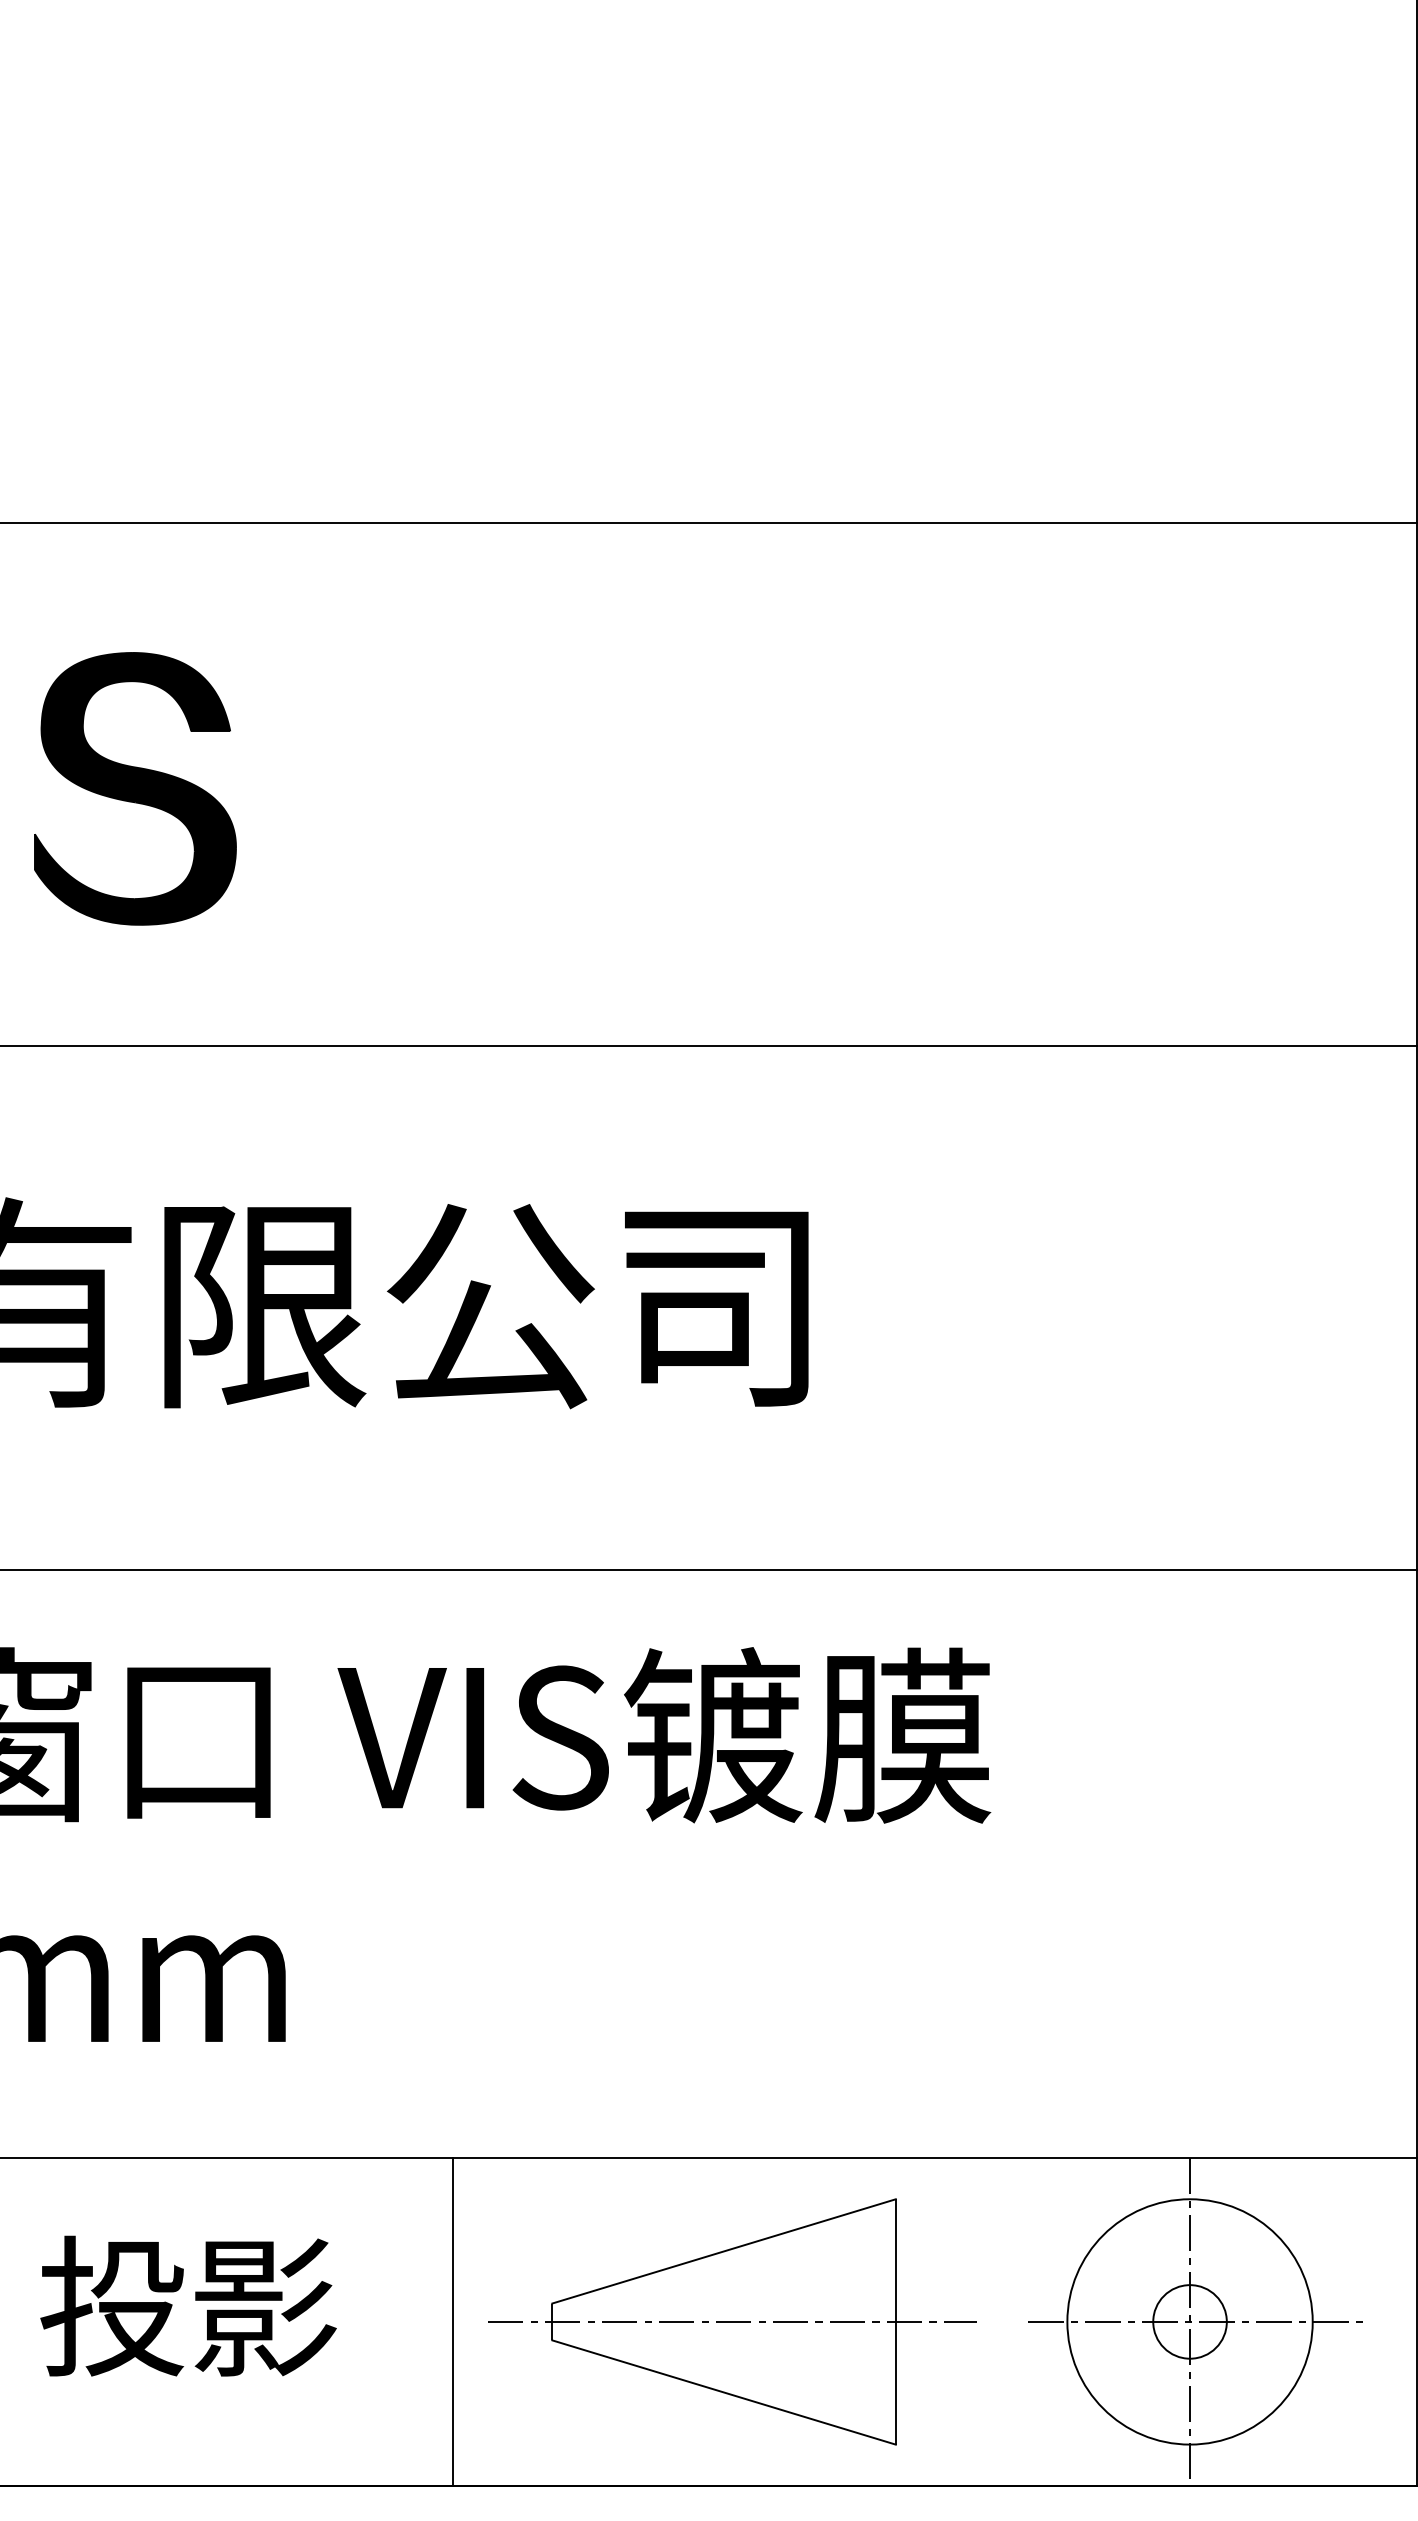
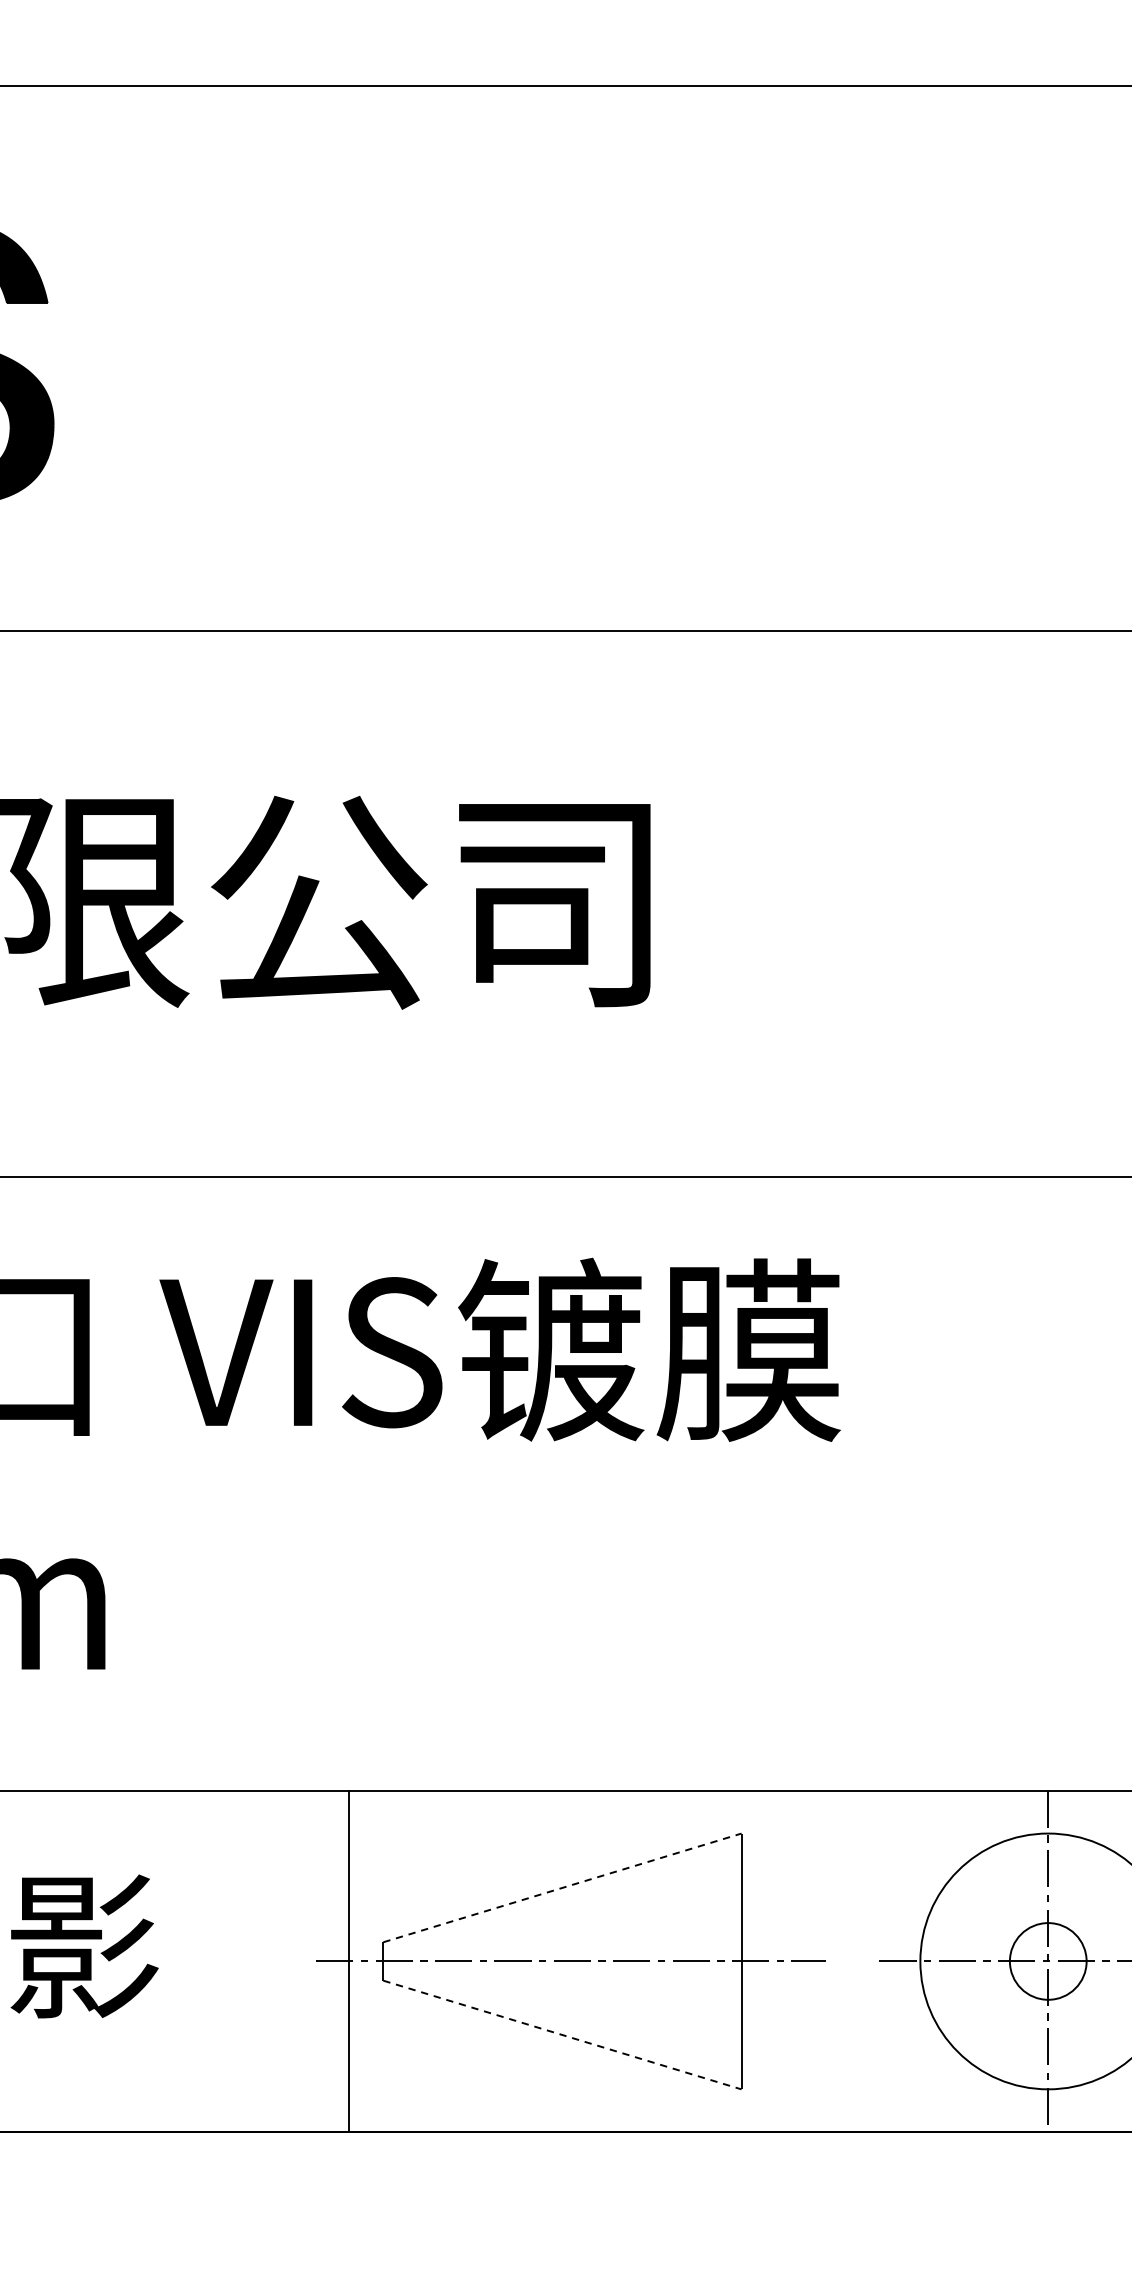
line: (724, 2251) -> (562, 1888), solid -> dashed
line: (453, 2321) -> (349, 1960), moved
line: (724, 2392) -> (562, 2035), solid -> dashed

